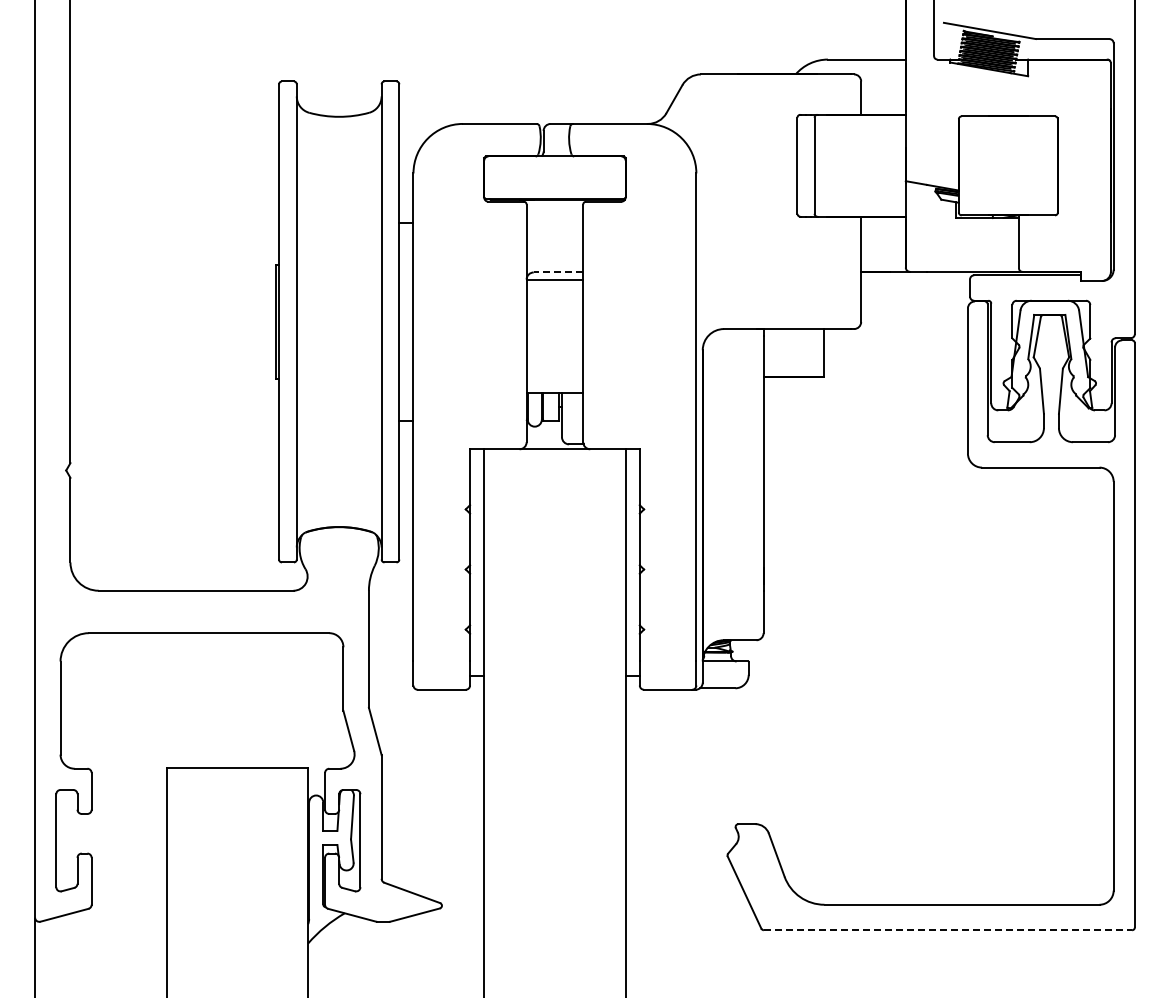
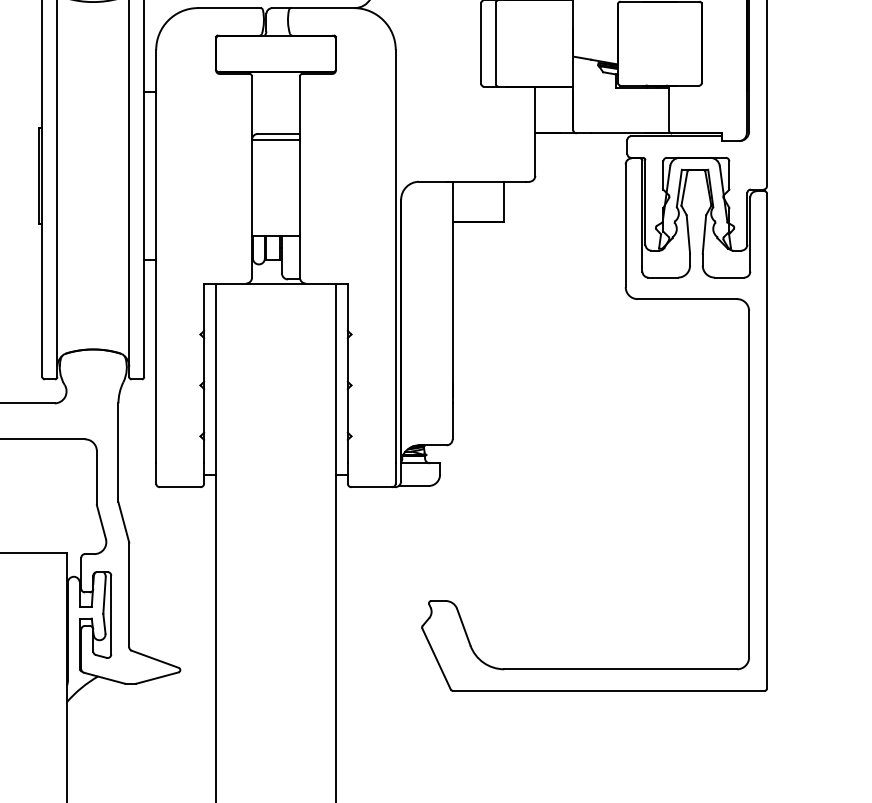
line: (558, 272) -> (279, 133), dashed -> solid
line: (948, 930) -> (609, 691), dashed -> solid

